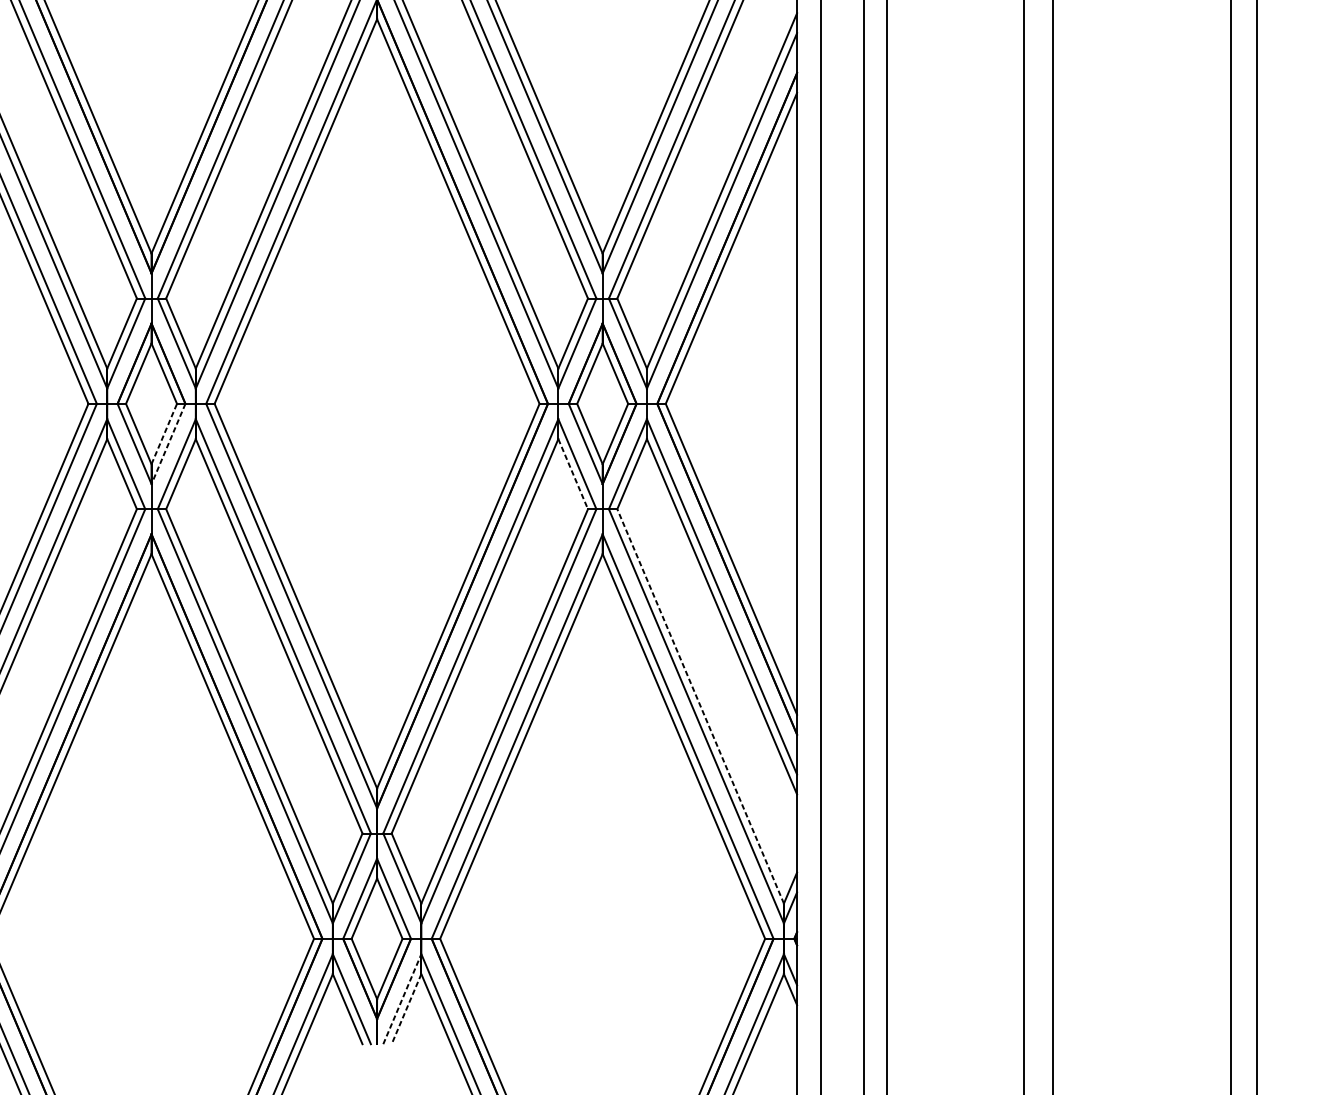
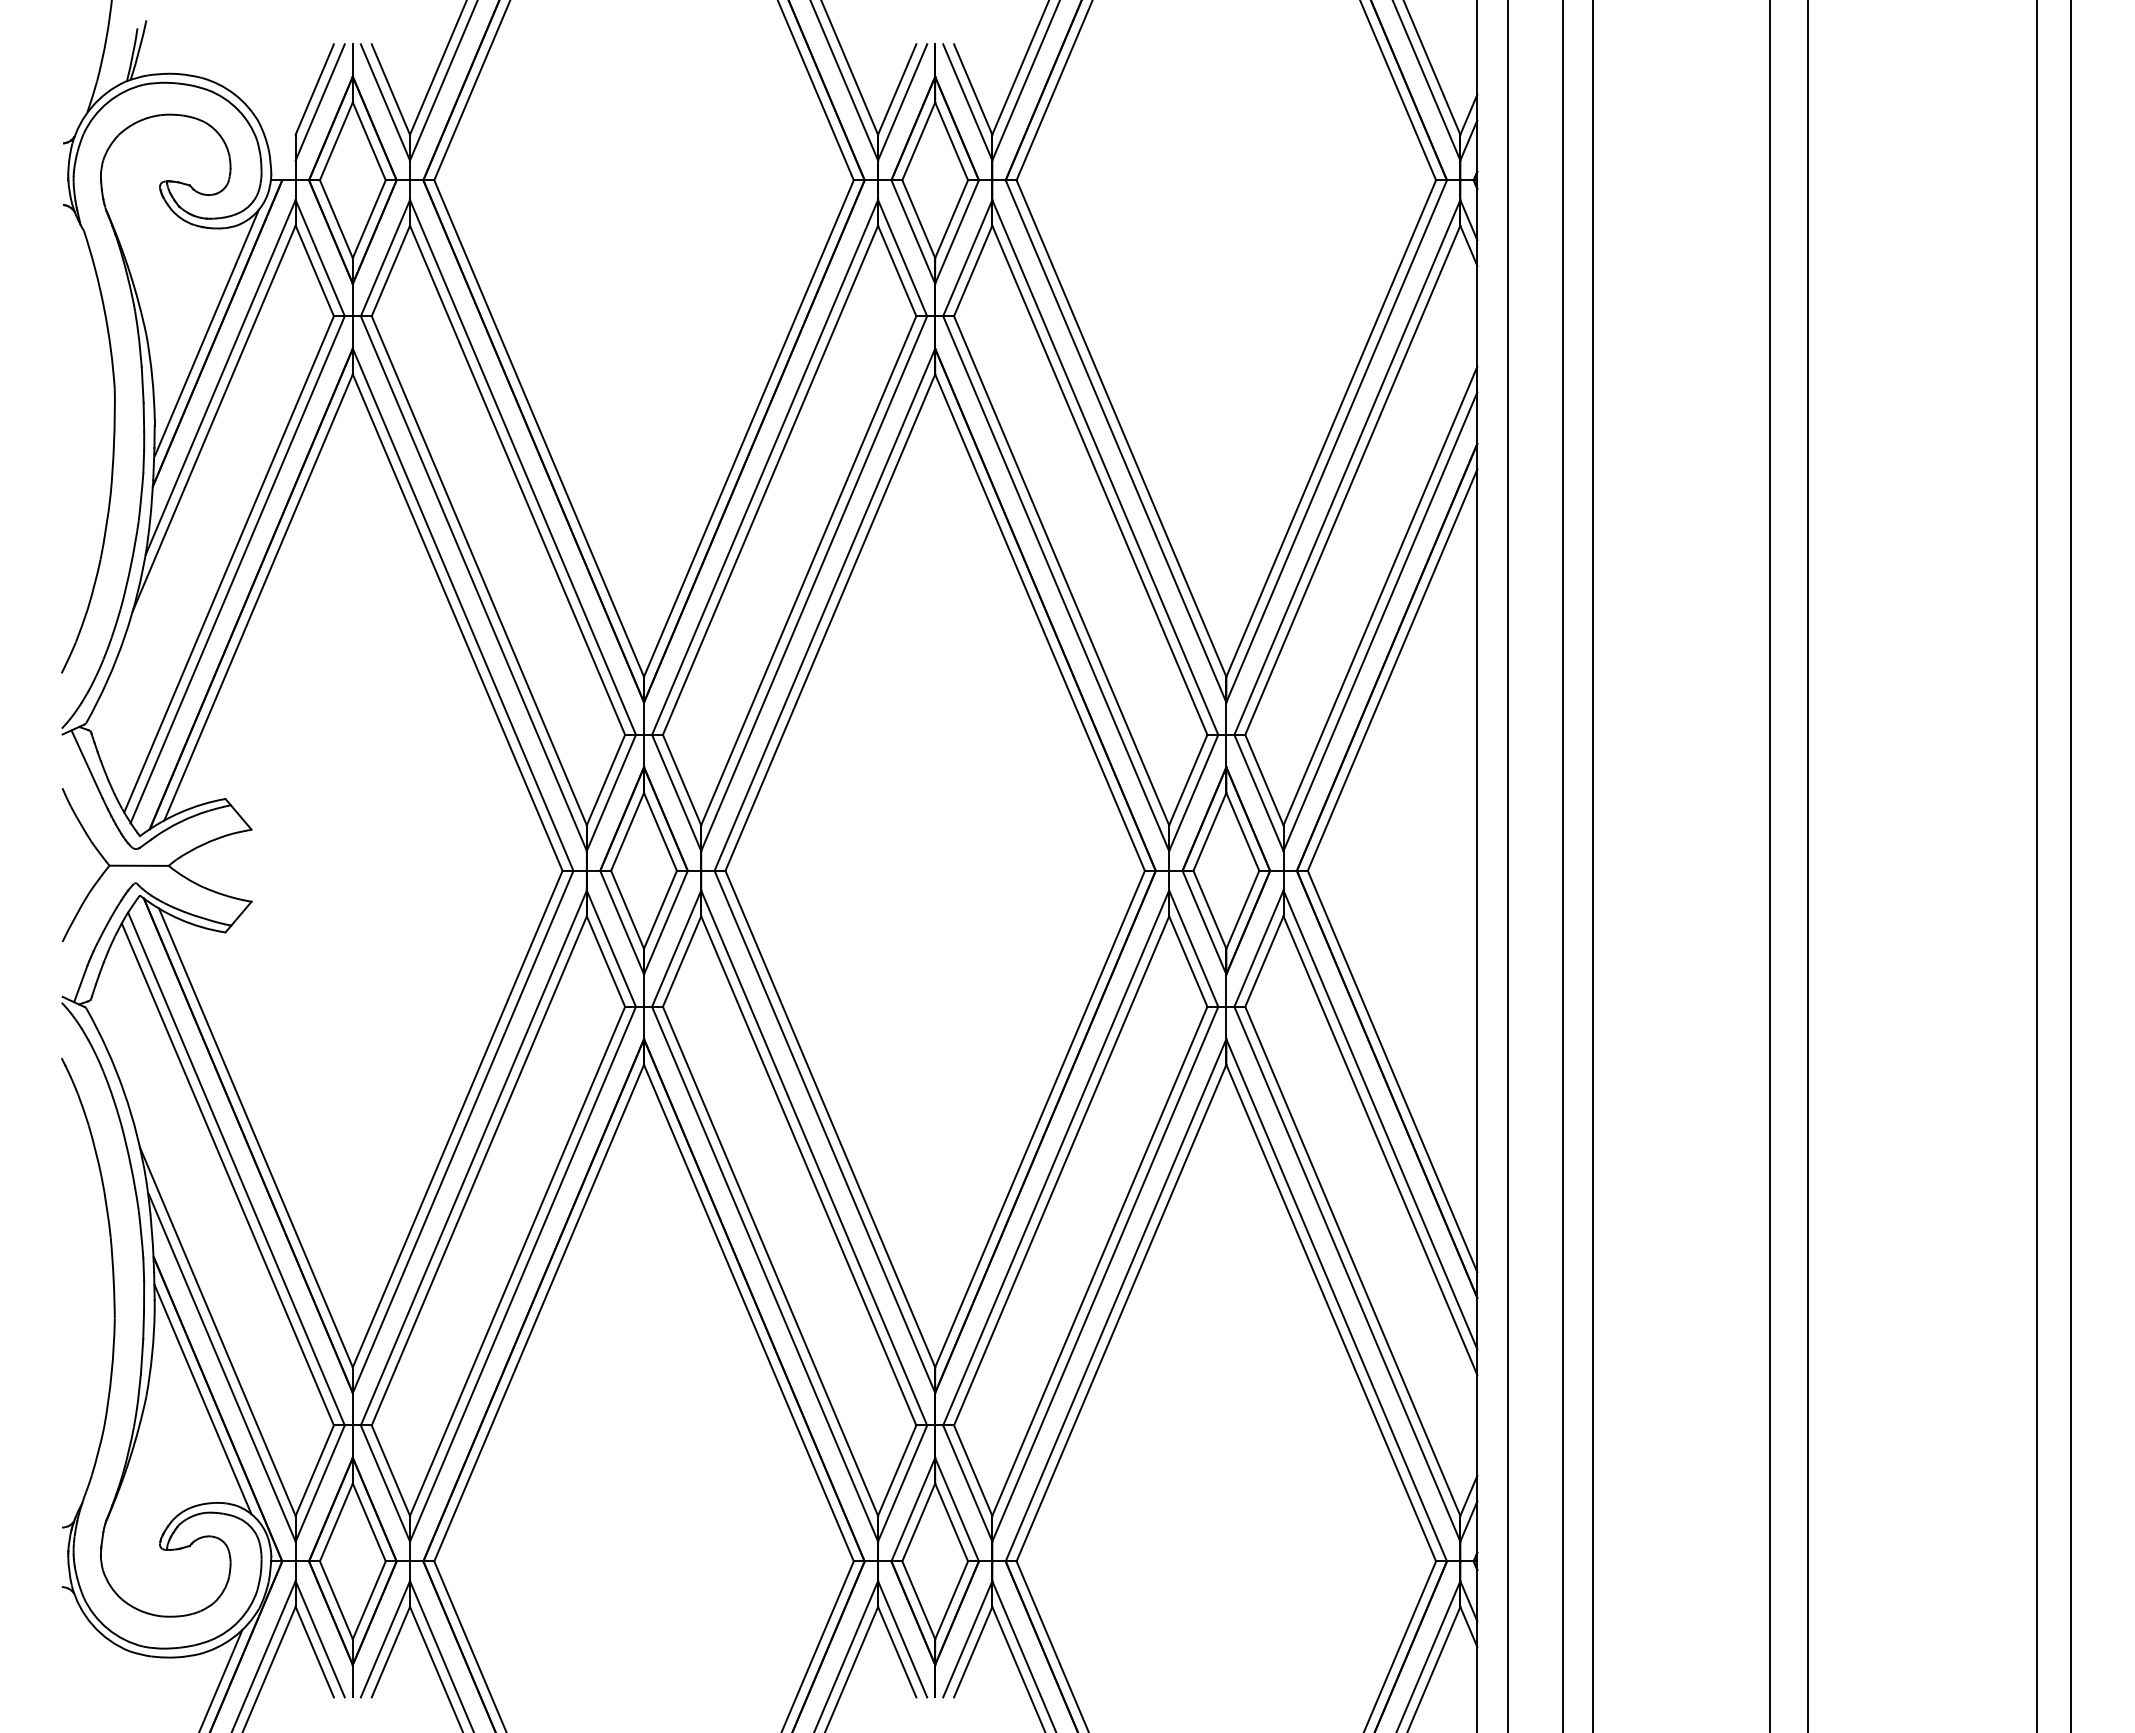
line: (164, 433) -> (660, 909), dashed -> solid
line: (168, 444) -> (665, 923), dashed -> solid
line: (573, 474) -> (1188, 962), dashed -> solid
line: (700, 705) -> (1352, 1260), dashed -> solid
line: (402, 998) -> (967, 1638), dashed -> solid
line: (406, 1009) -> (973, 1652), dashed -> solid

